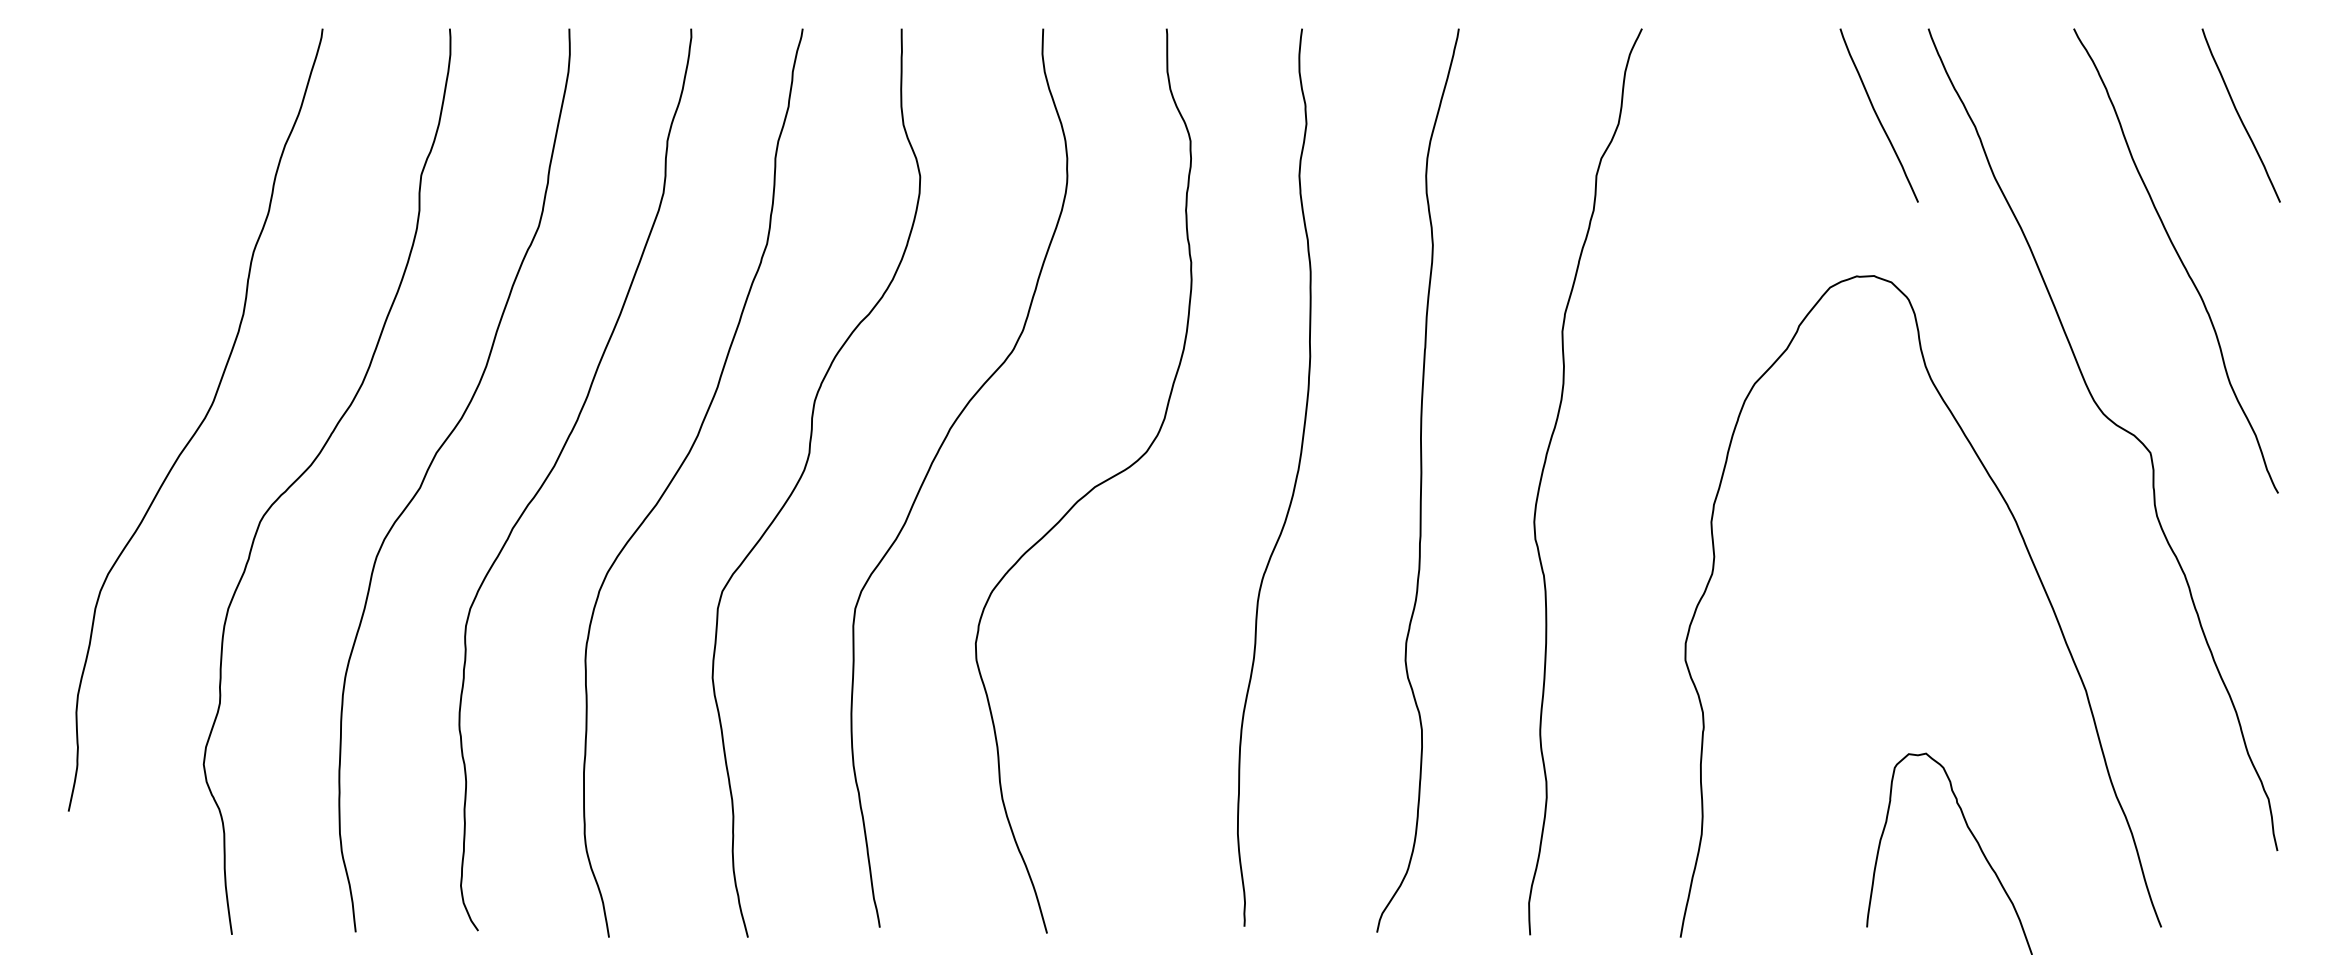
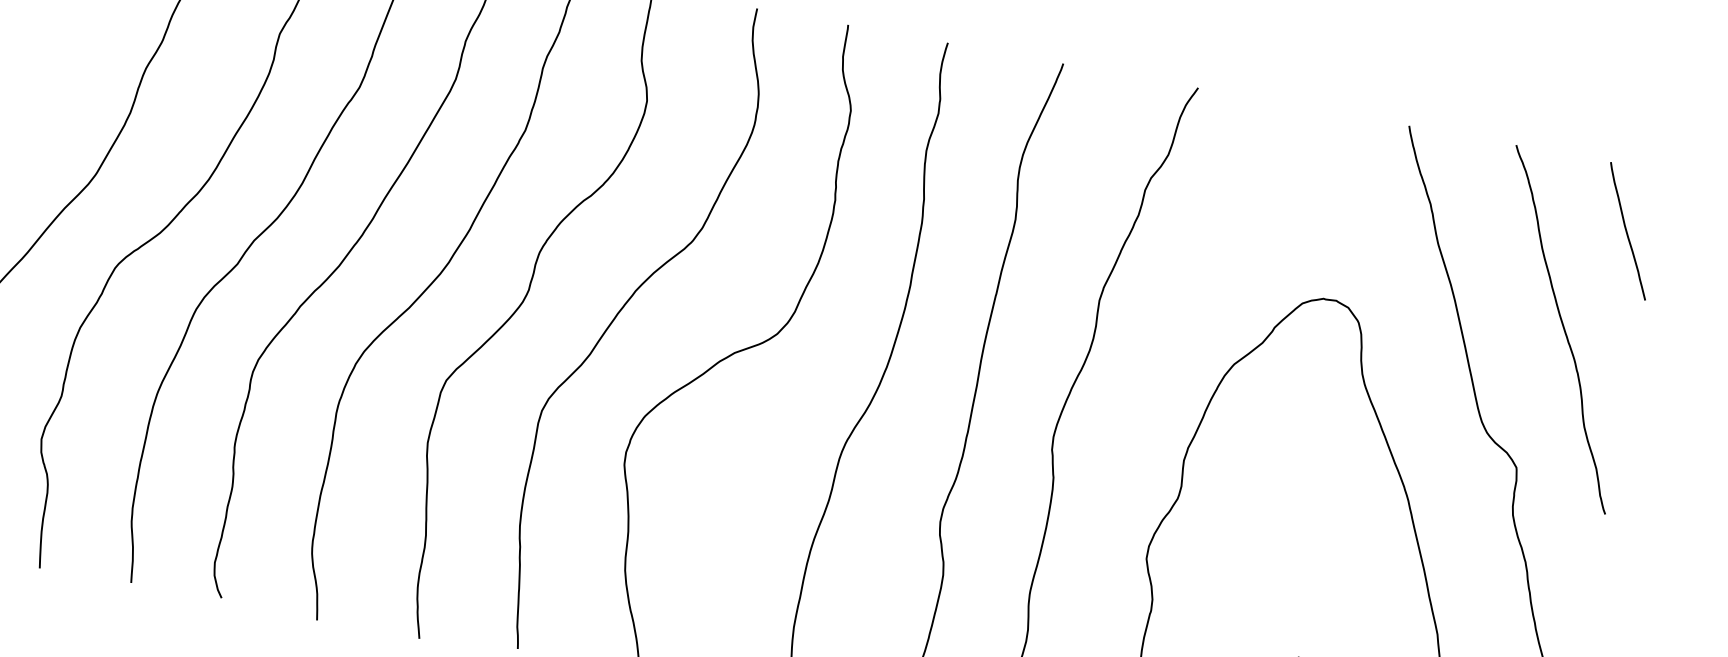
curve: (1877, 115) -> (1360, 183), removed

